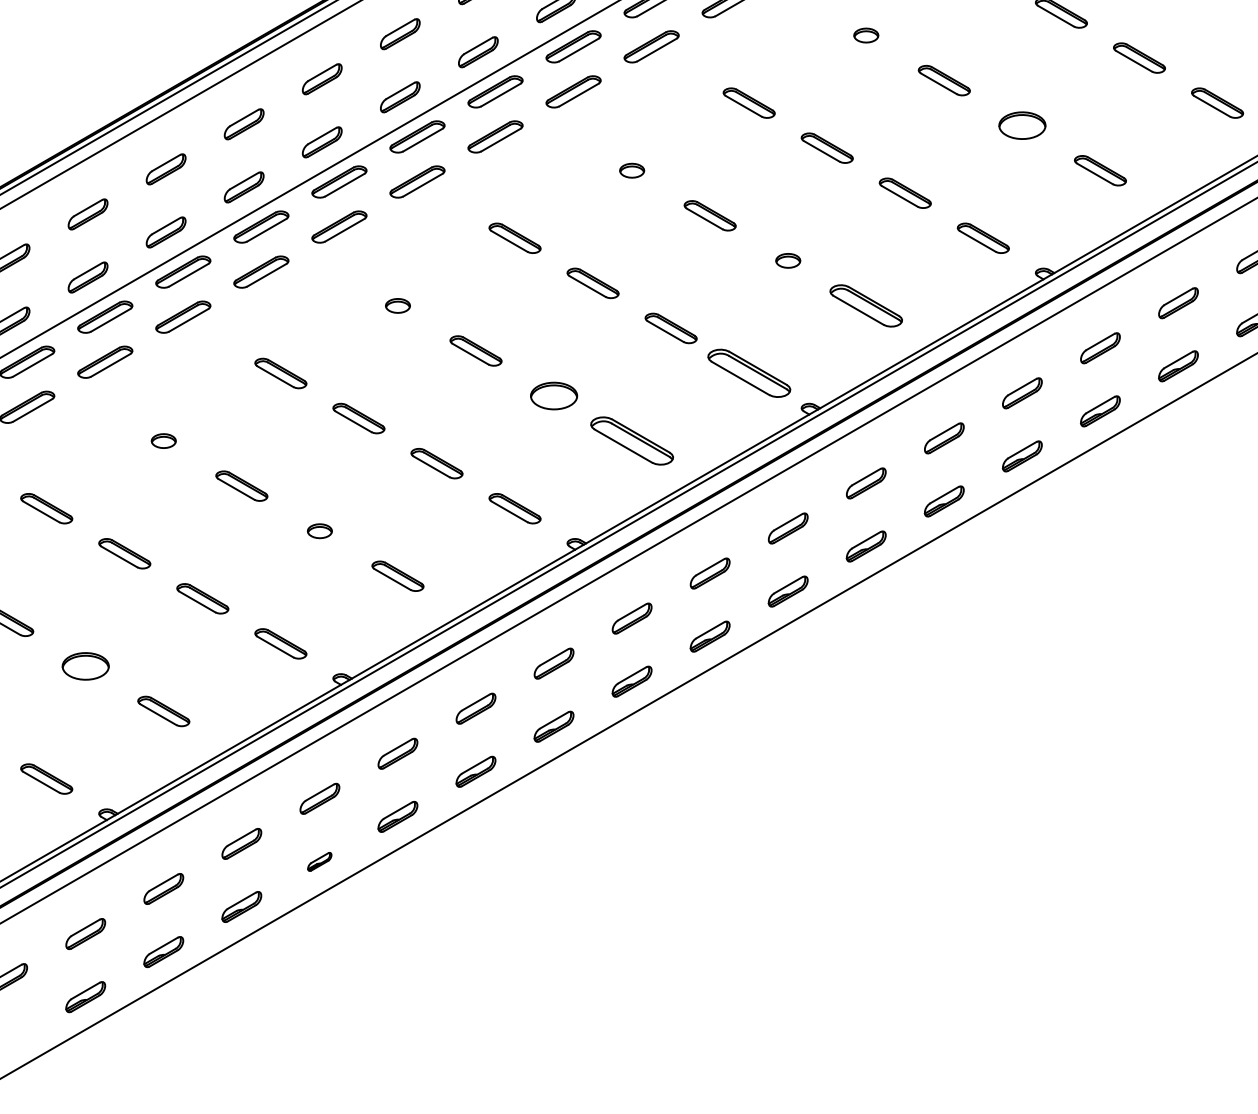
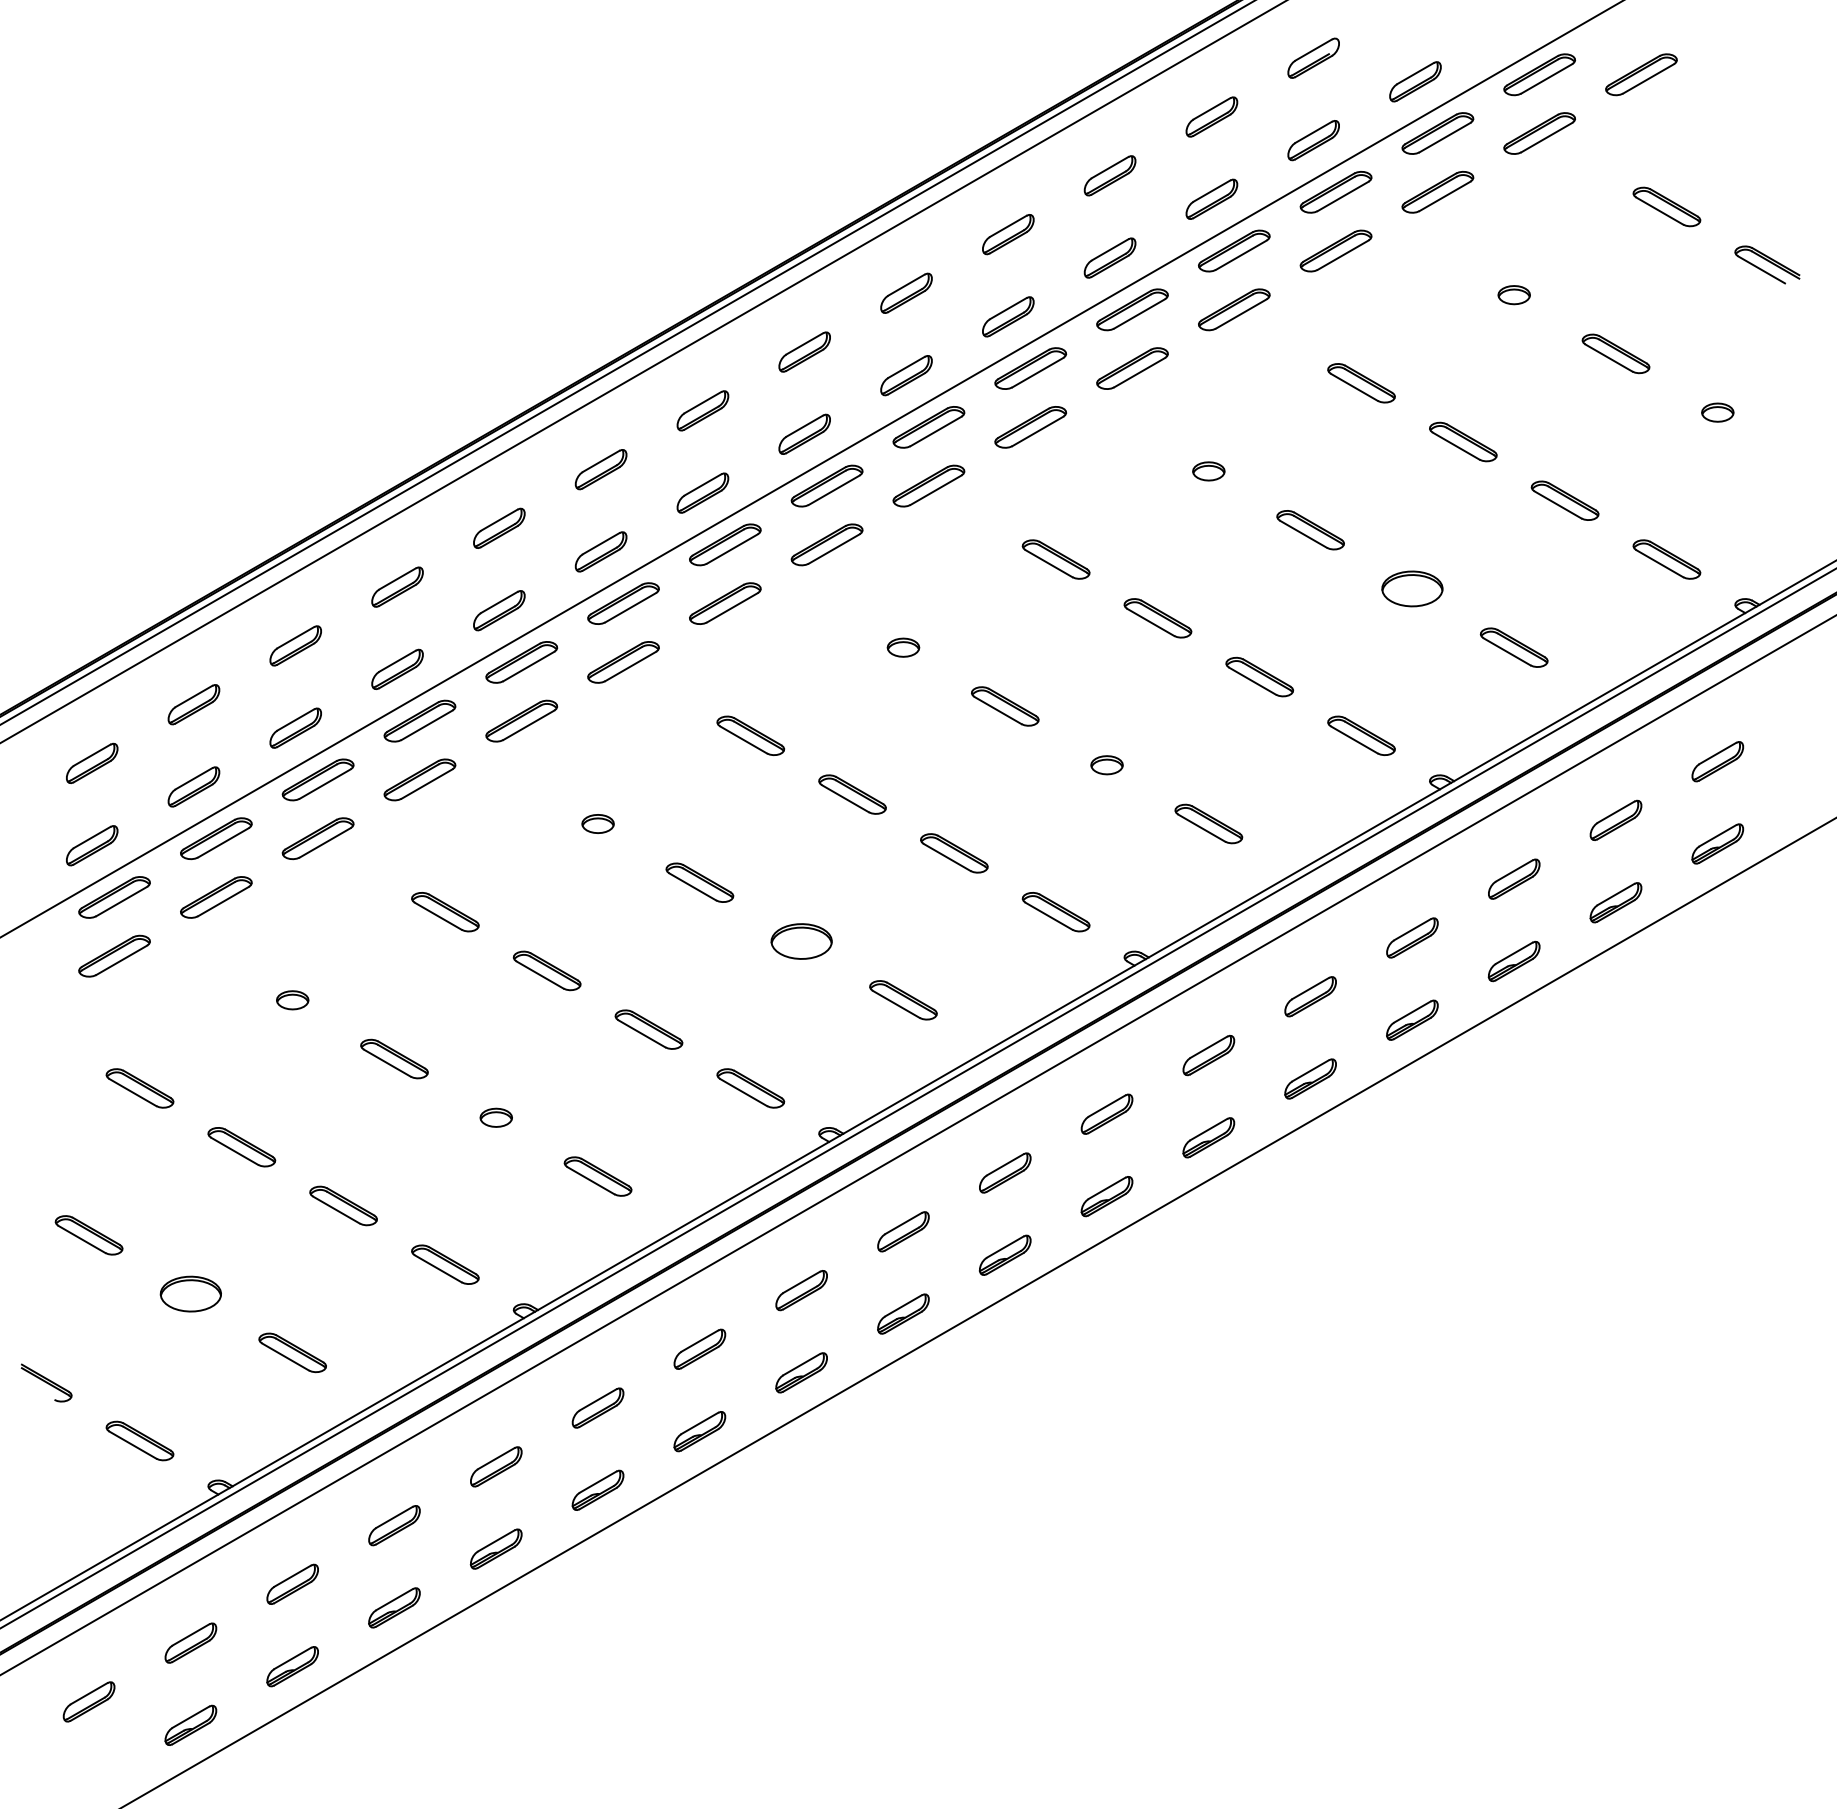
part: (866, 305) -> (1208, 823), size x0.71
part: (748, 373) -> (1055, 912), size x0.62
part: (632, 441) -> (903, 1000), size x0.62
part: (319, 861) -> (495, 1548), size x1.67

